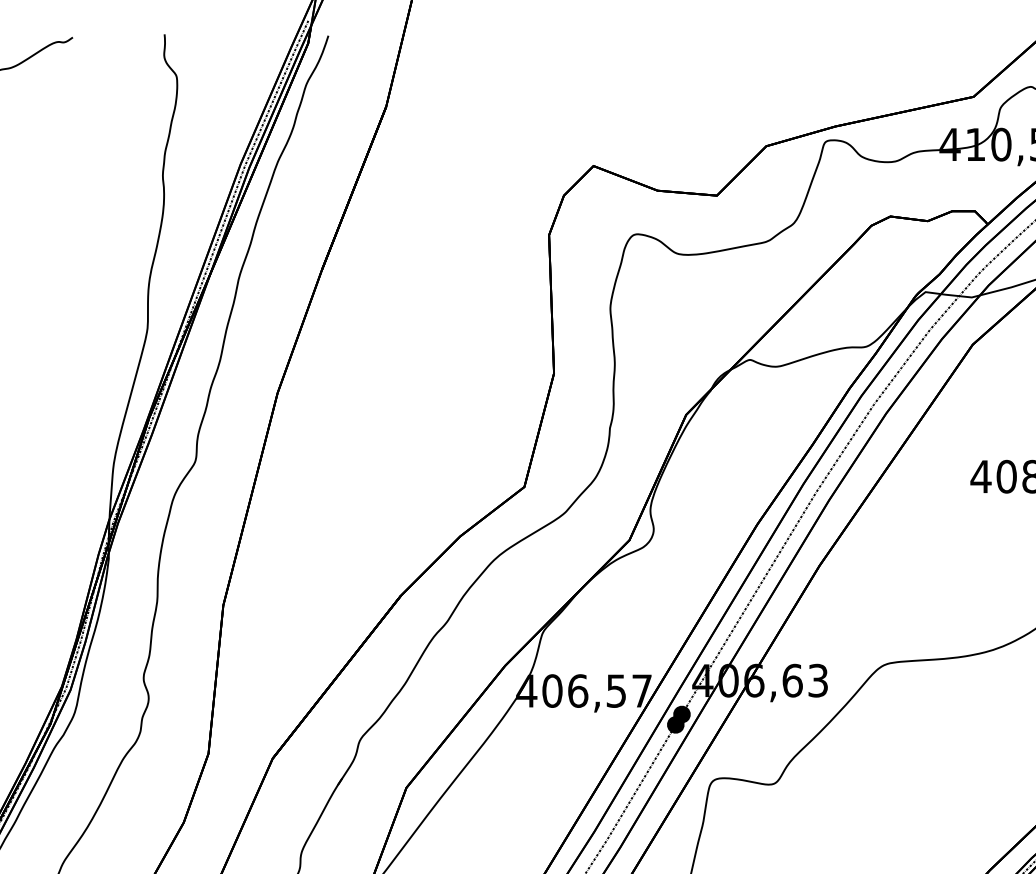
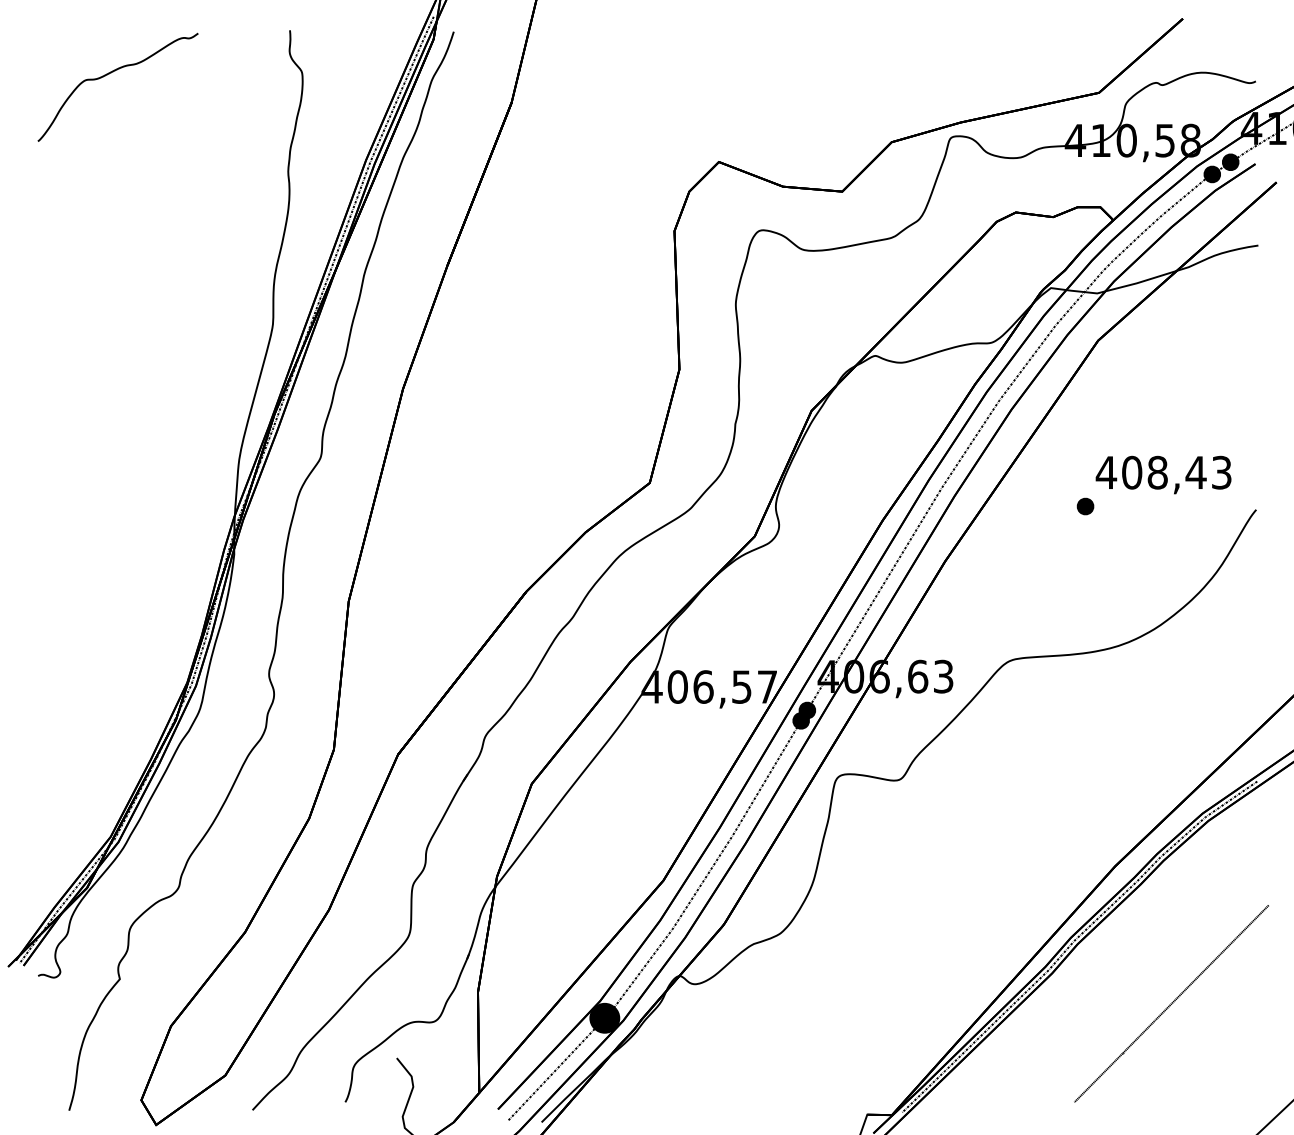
part: (960, 510) -> (1085, 506), added

